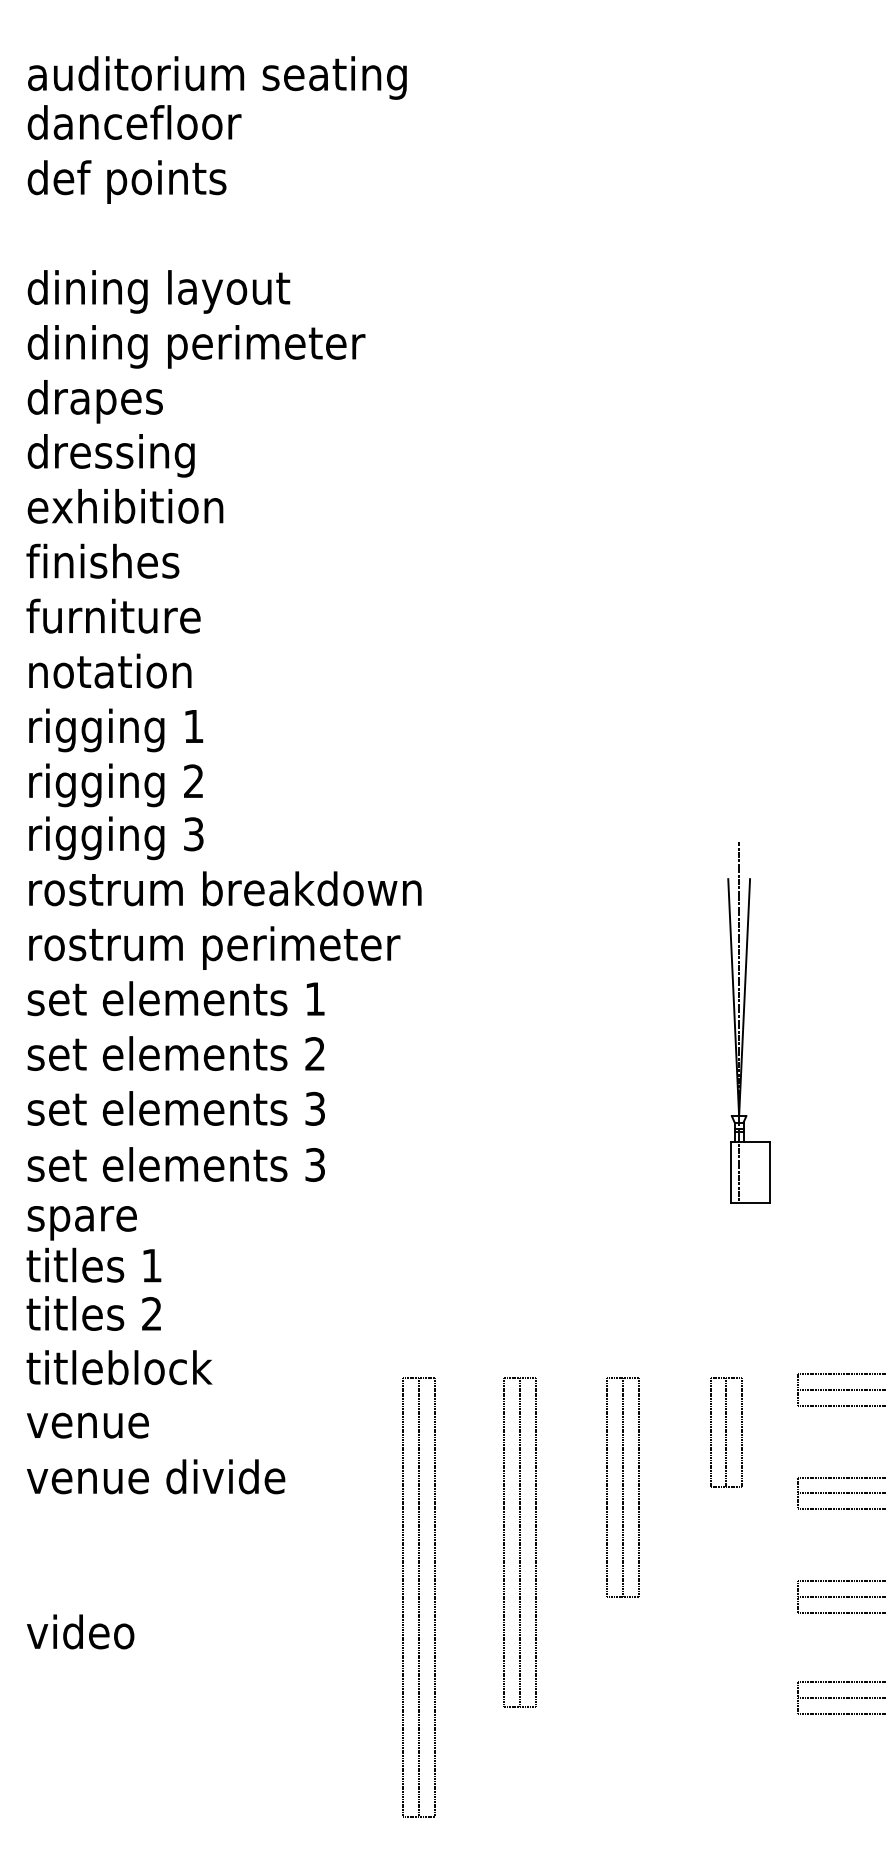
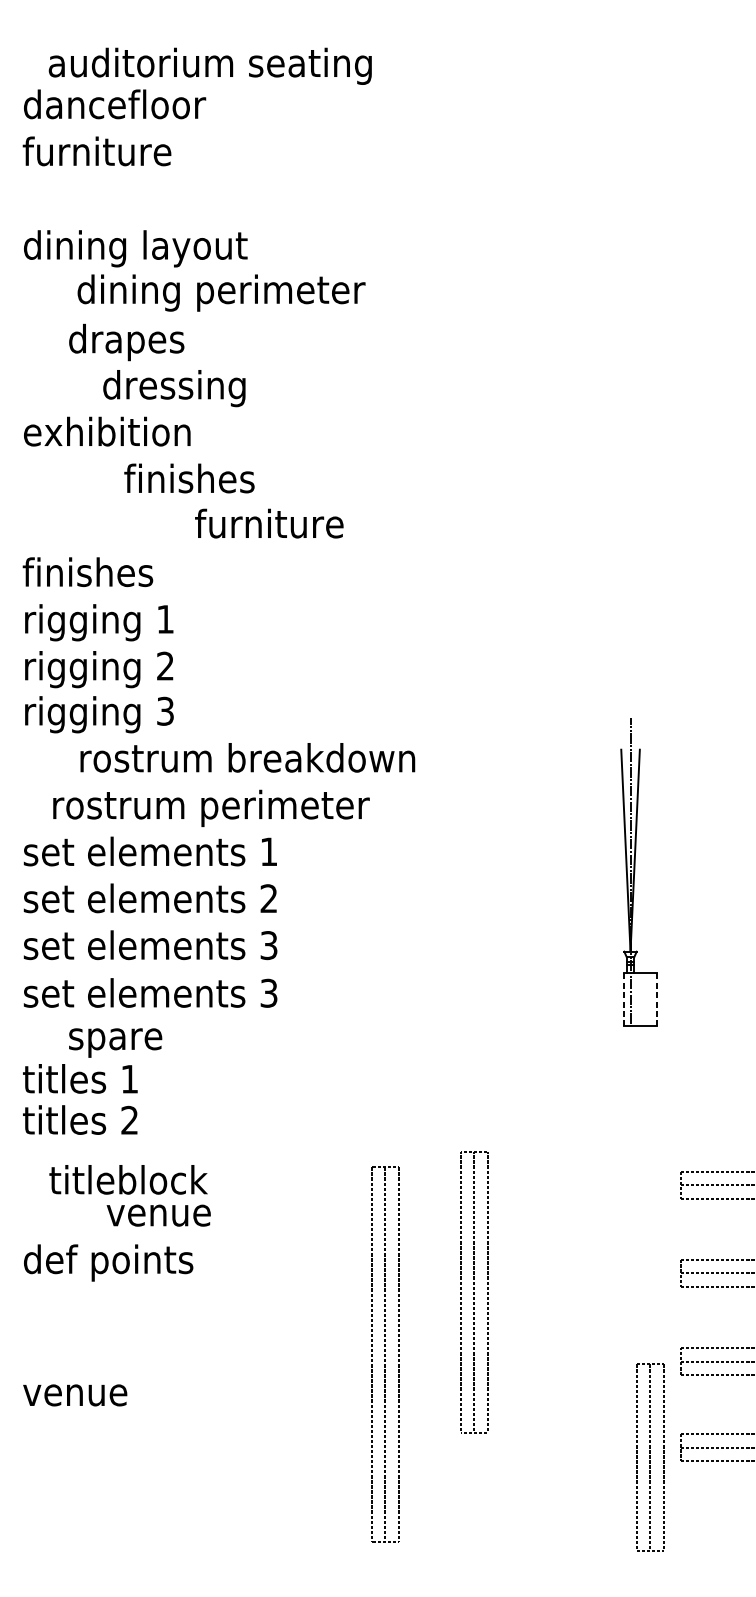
text: (217, 77) -> (210, 65), moved
text: (126, 181) -> (108, 154), def points -> furniture
text: (196, 346) -> (221, 292), moved
text: (94, 401) -> (125, 342), moved
text: (110, 455) -> (173, 388), moved
text: (102, 560) -> (189, 477), moved
text: (113, 615) -> (269, 523), moved
text: (108, 670) -> (92, 571), notation -> finishes
text: (225, 888) -> (247, 757), moved
text: (214, 947) -> (211, 807), moved
line: (731, 1172) -> (624, 999), solid -> dashed
line: (770, 1172) -> (657, 999), solid -> dashed
text: (81, 1223) -> (114, 1043), moved
text: (119, 1367) -> (128, 1179), moved
text: (87, 1425) -> (158, 1215), moved
part: (726, 1432) -> (619, 1221), removed
text: (155, 1481) -> (132, 1263), venue divide -> def points
part: (622, 1487) -> (649, 1457), moved
part: (519, 1542) -> (473, 1293), moved
part: (418, 1597) -> (385, 1354), moved
text: (99, 1631) -> (85, 1391), video -> venue

